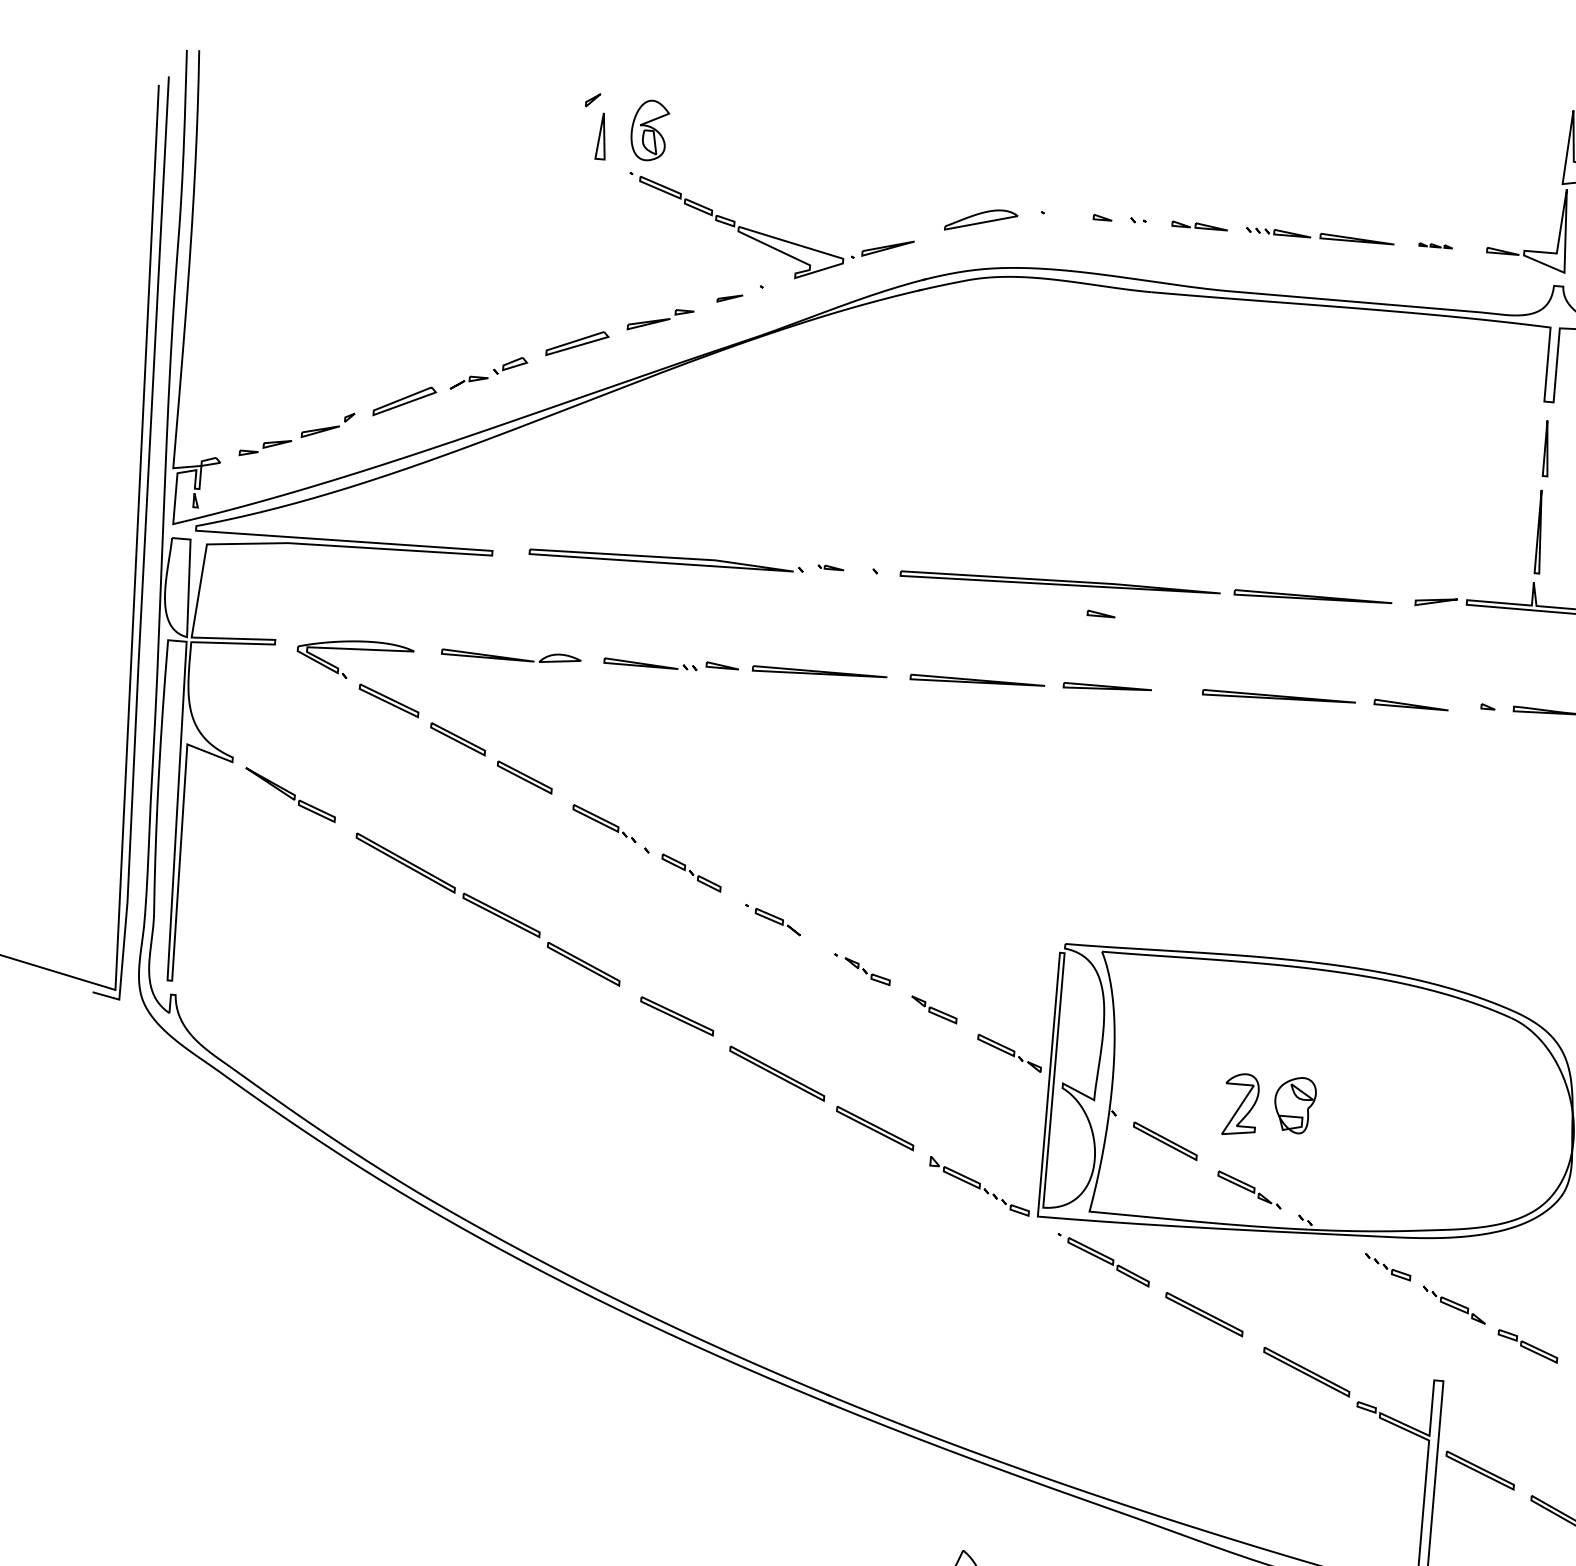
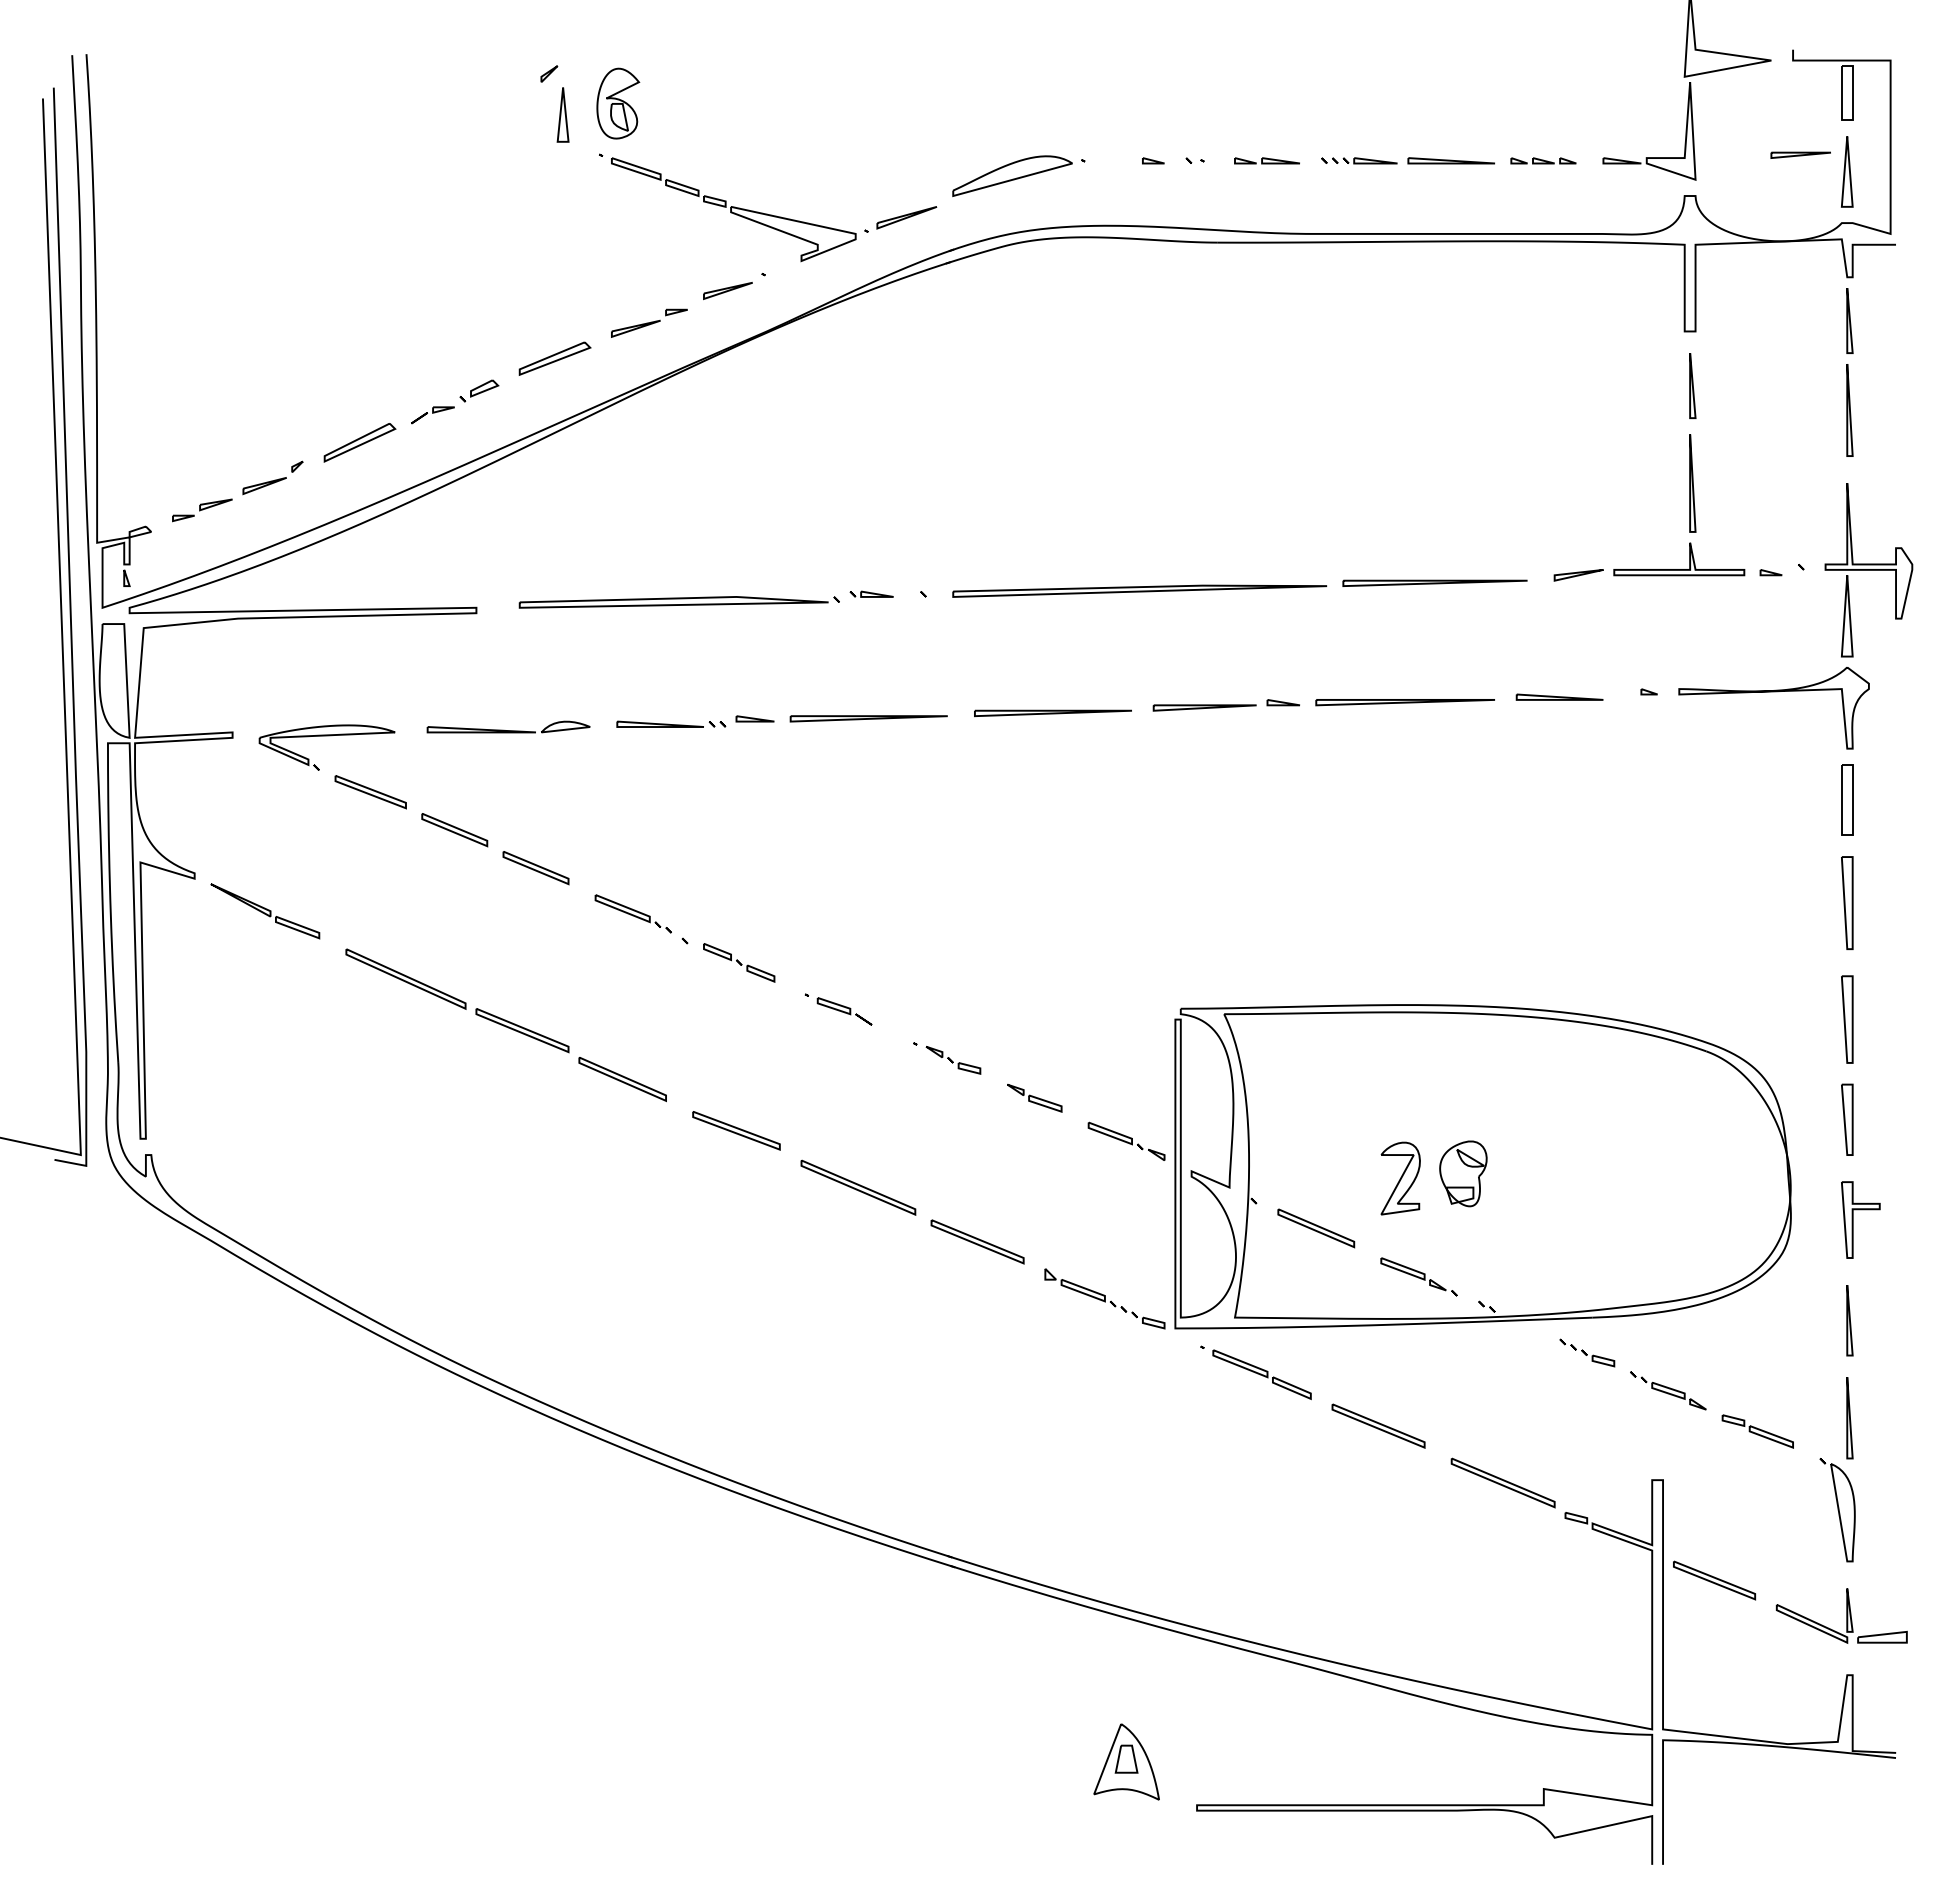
part: (981, 220) -> (1012, 175), size x1.43
part: (1436, 245) -> (1543, 160), size x1.67
part: (729, 298) -> (727, 291), size x1.67
part: (831, 567) -> (871, 593), size x1.43
part: (1100, 613) -> (1282, 702), moved

